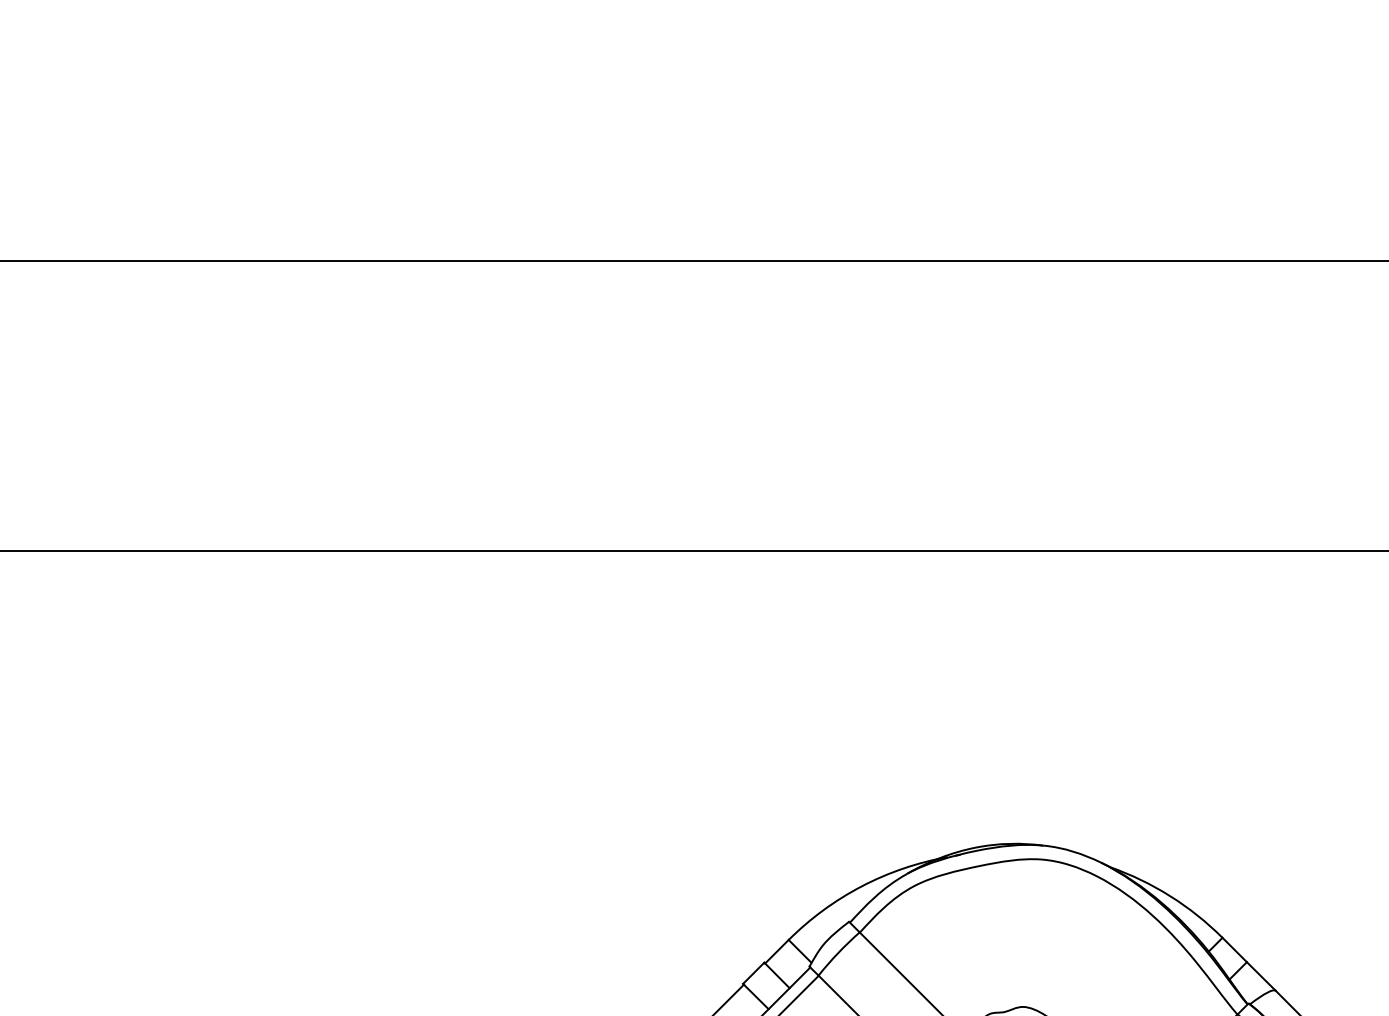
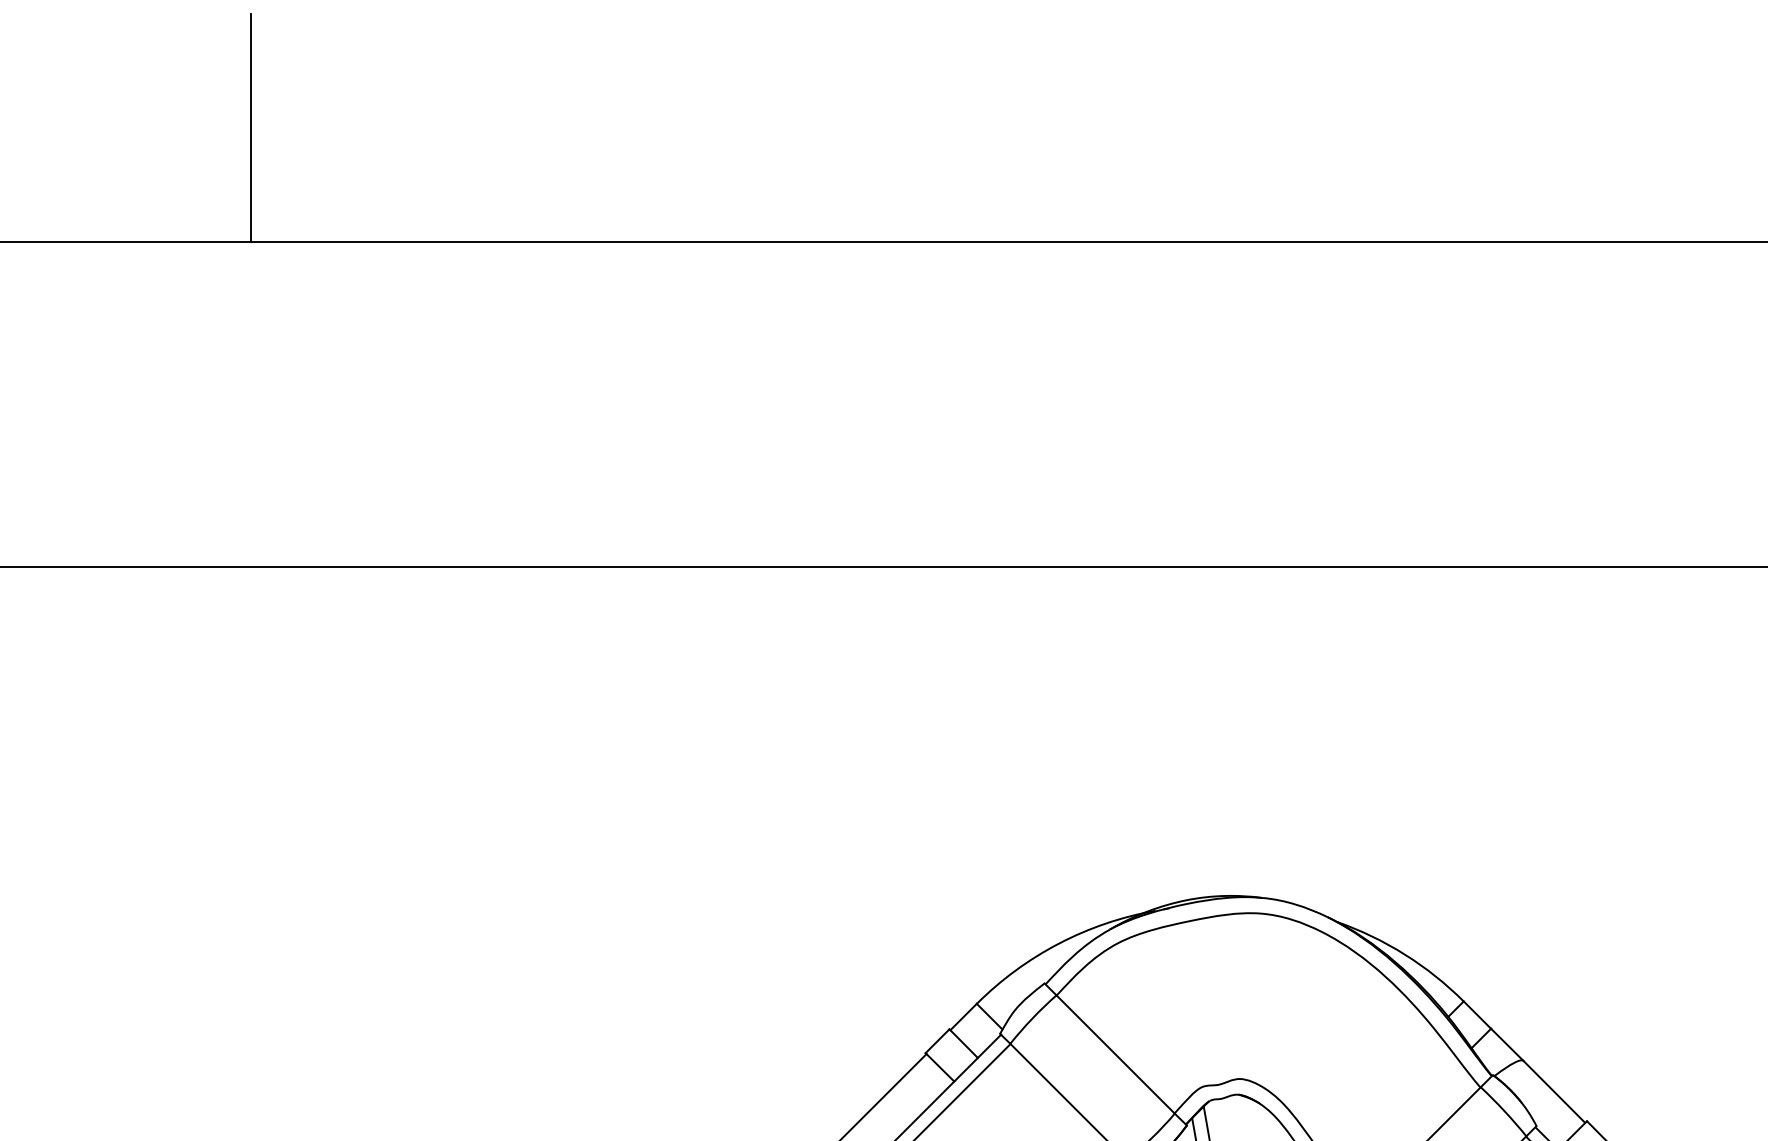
line: (141, 160) -> (250, 128), added

